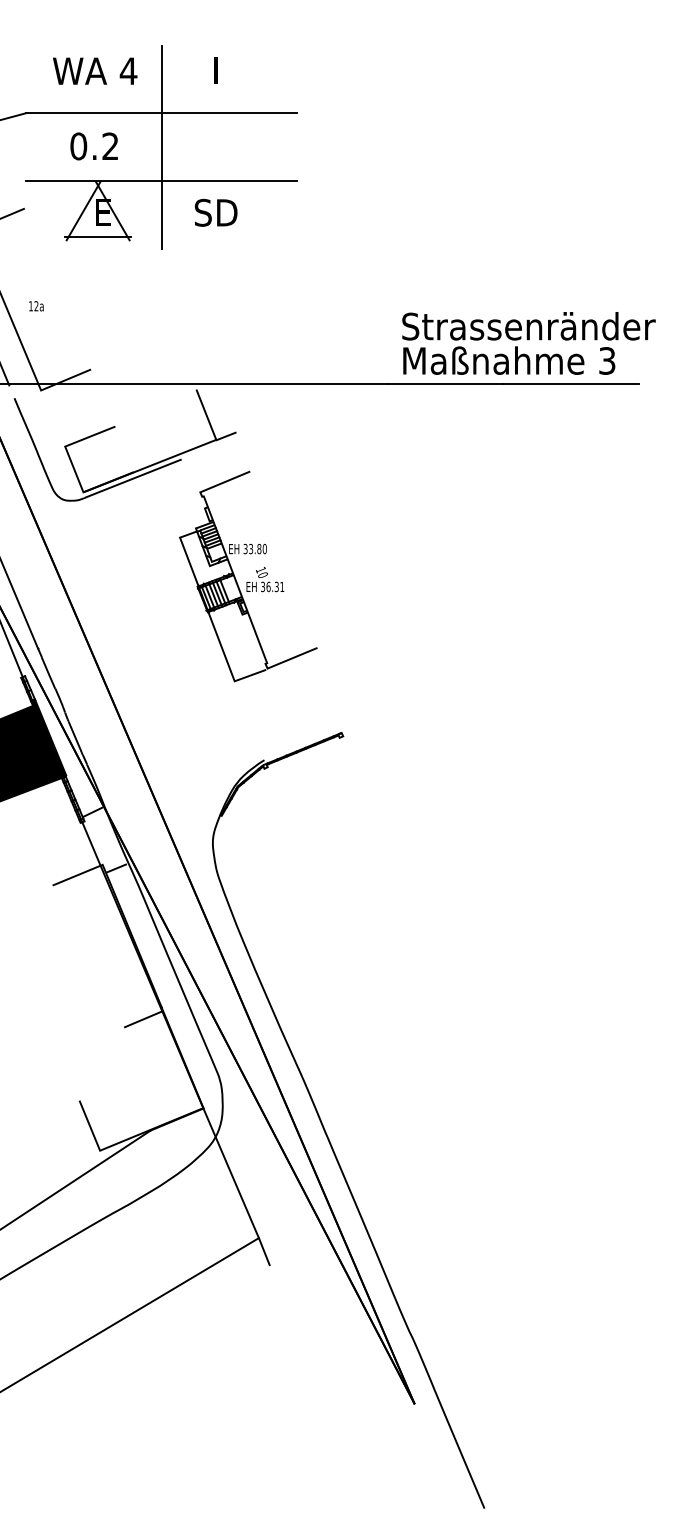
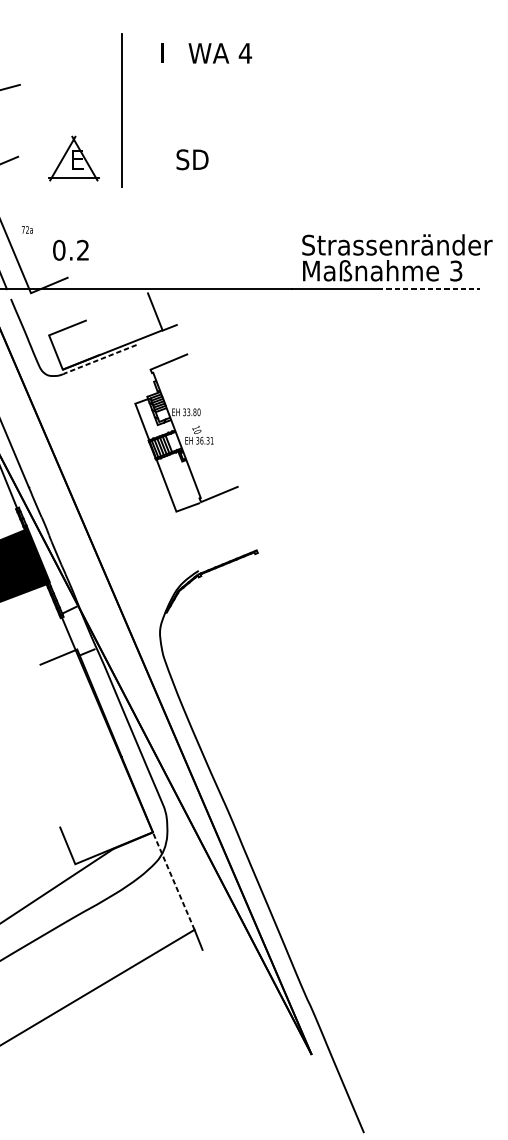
text: (95, 70) -> (220, 52), moved
line: (161, 113) -> (121, 85), removed
text: (93, 146) -> (70, 250), moved
line: (161, 180) -> (121, 135), removed
text: (215, 212) -> (192, 159), moved
text: (30, 306) -> (23, 230), 12a -> 72a
line: (571, 384) -> (429, 288), solid -> dashed
line: (132, 478) -> (99, 359), solid -> dashed
line: (143, 1019) -> (107, 765), removed
line: (230, 1172) -> (173, 880), solid -> dashed

